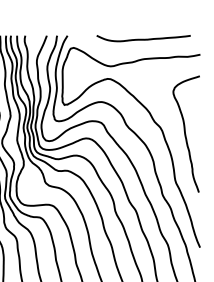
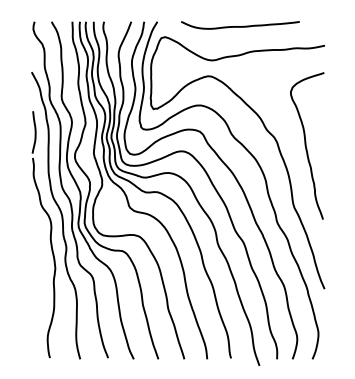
curve: (143, 39) -> (240, 26), moved

